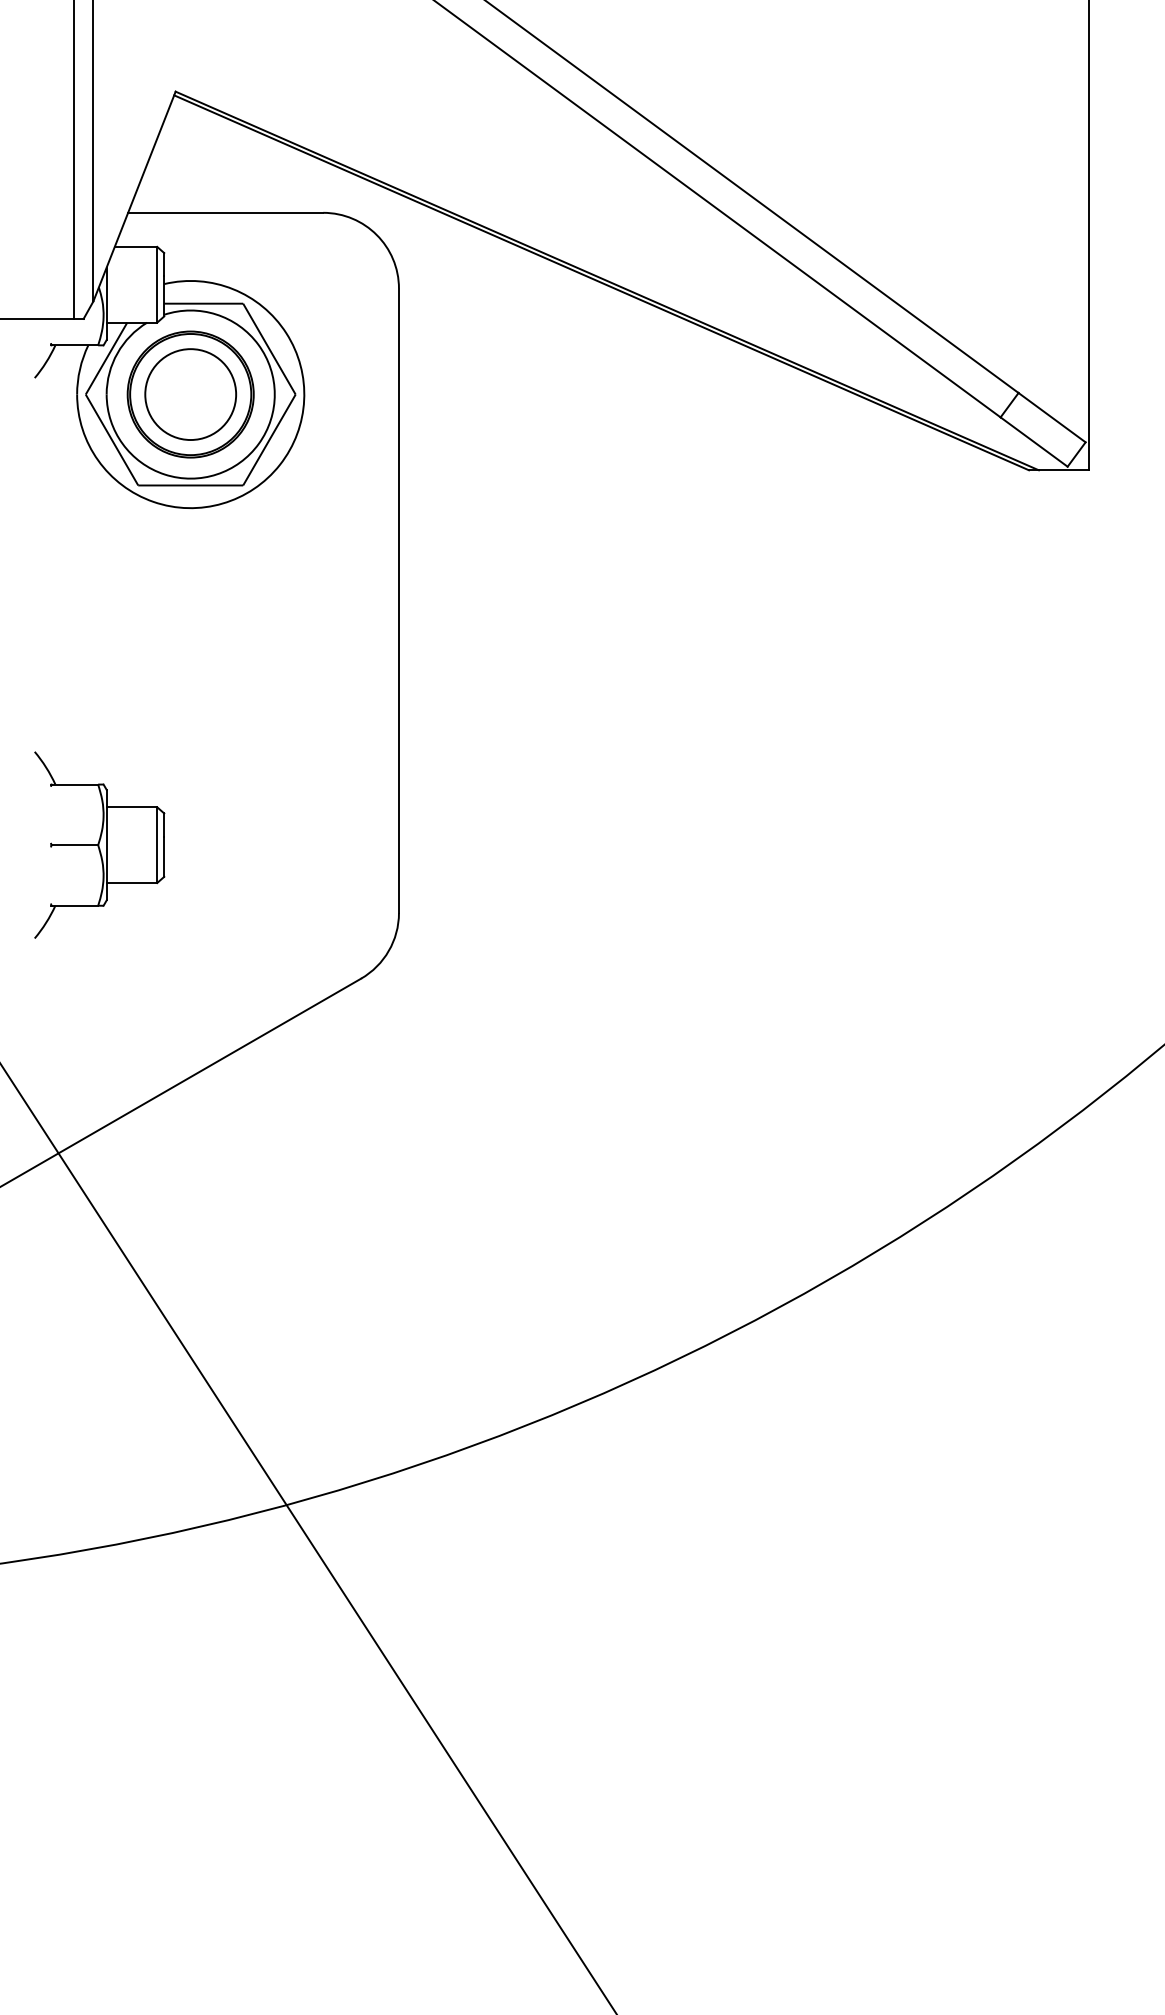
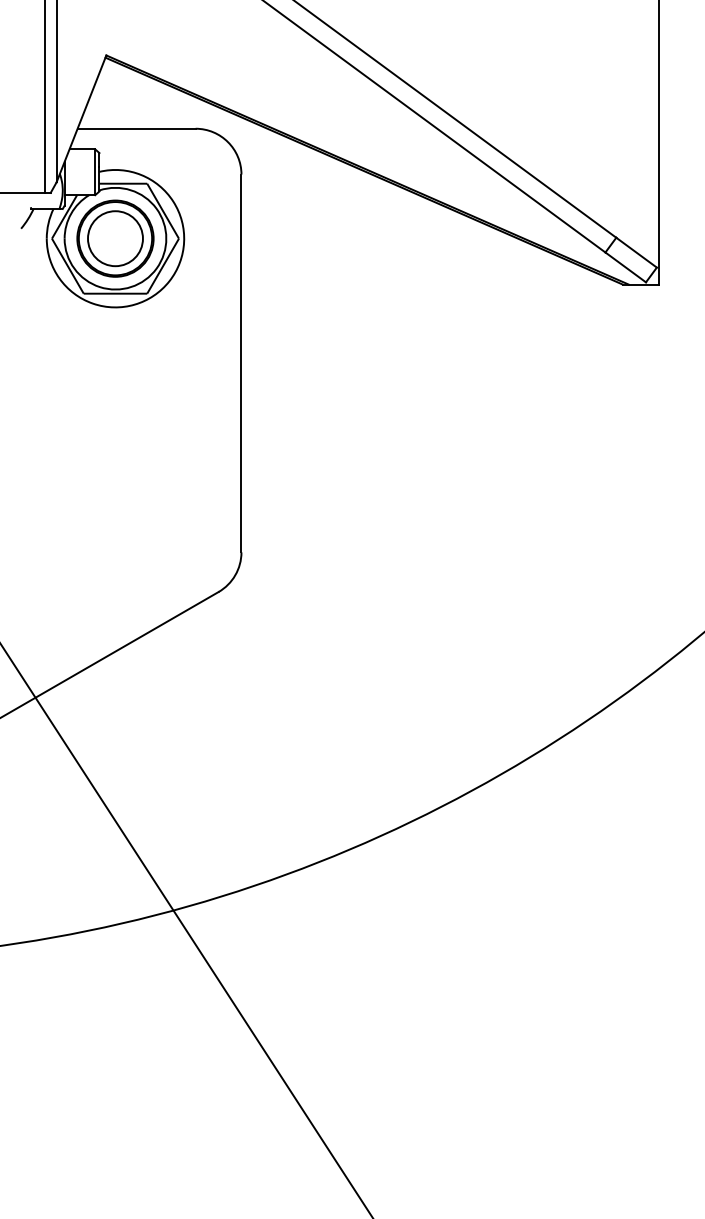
part: (99, 843) -> (60, 510), removed

